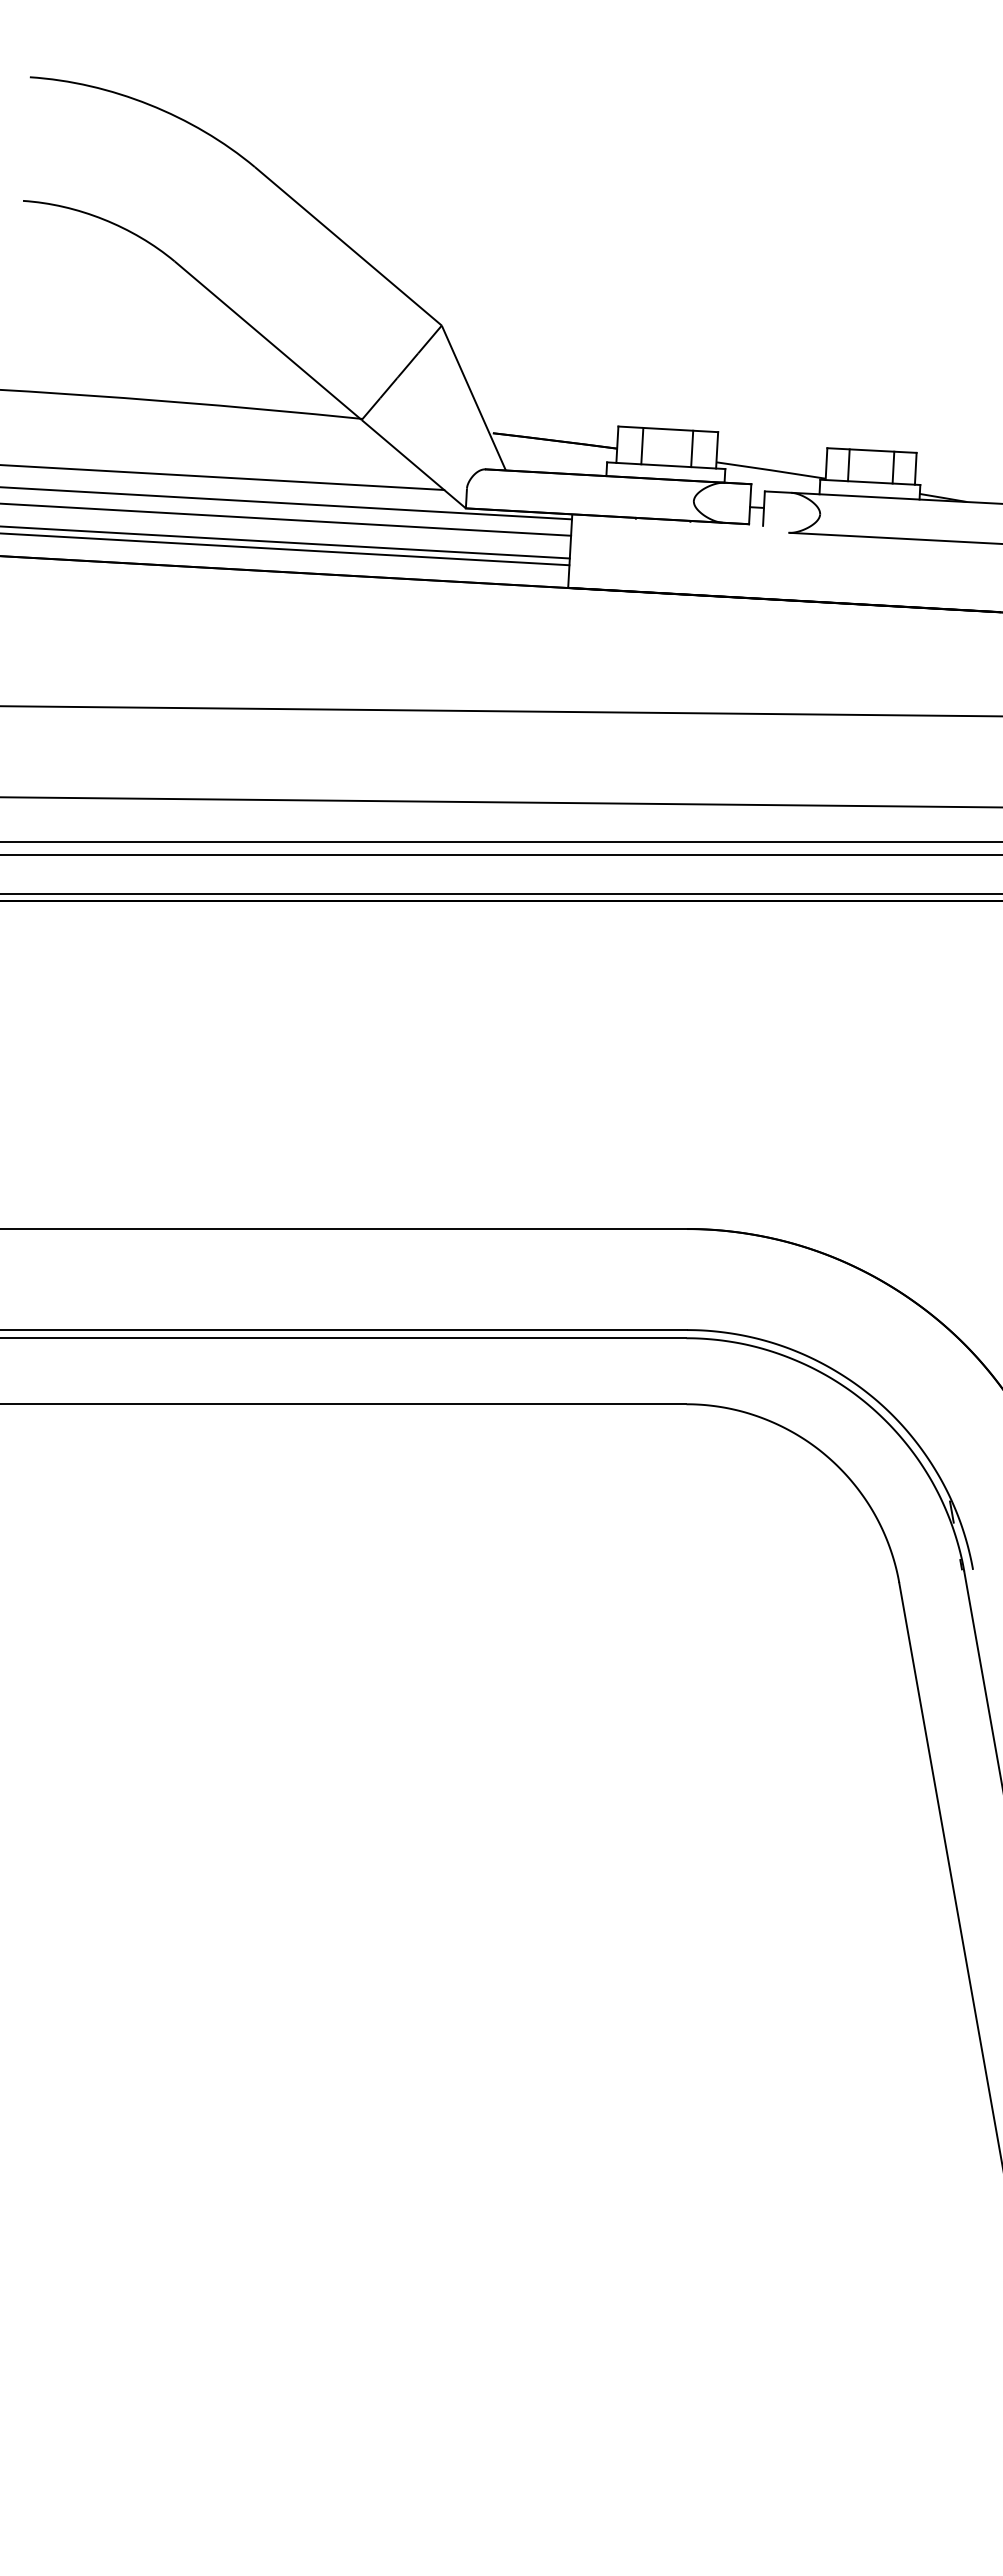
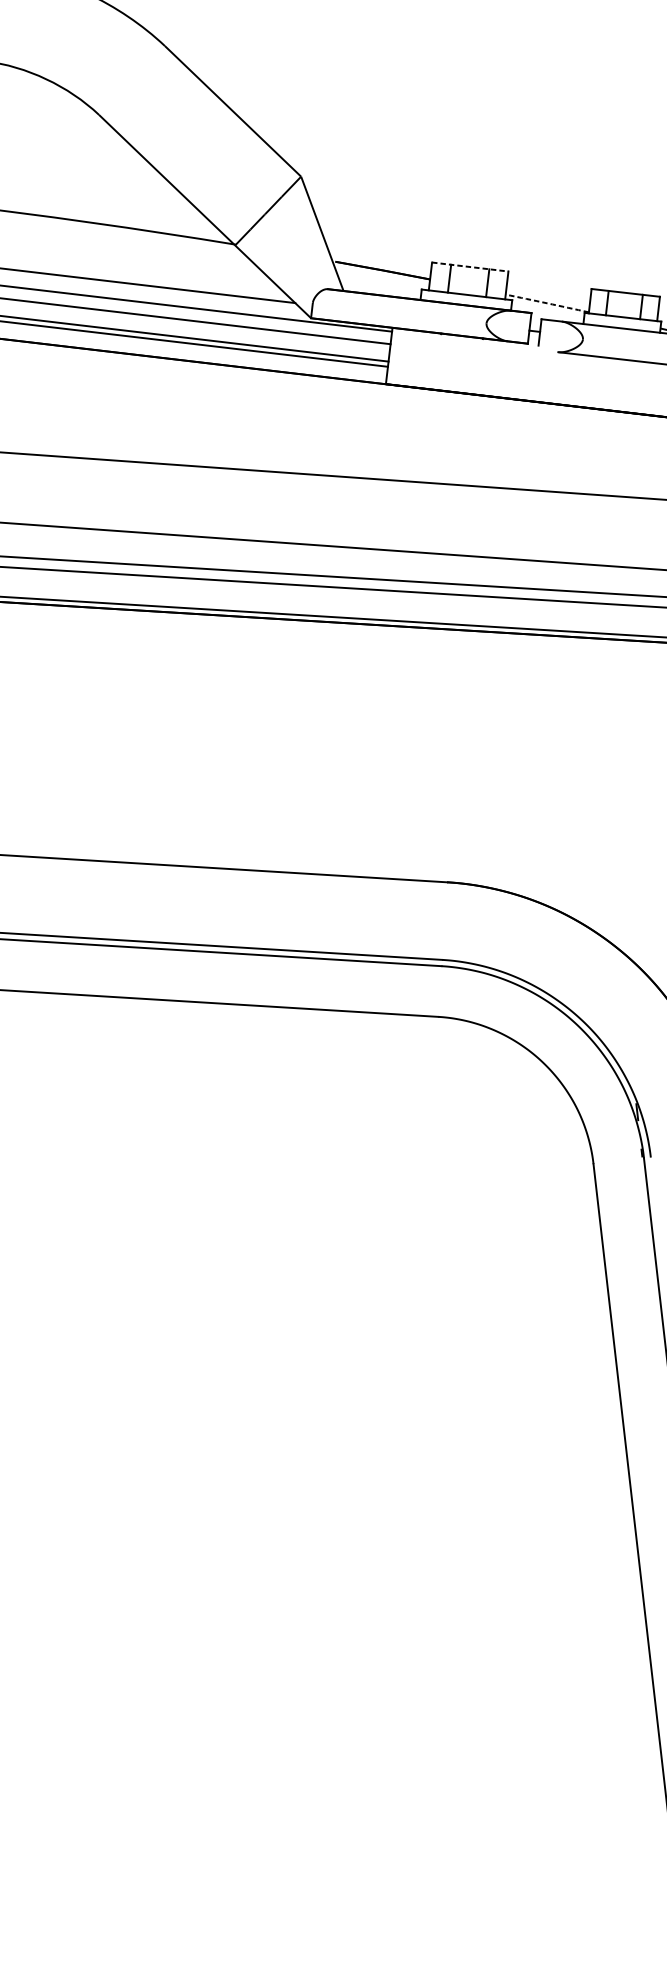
line: (668, 429) -> (470, 267), solid -> dashed
arc: (771, 470) -> (547, 303), solid -> dashed

